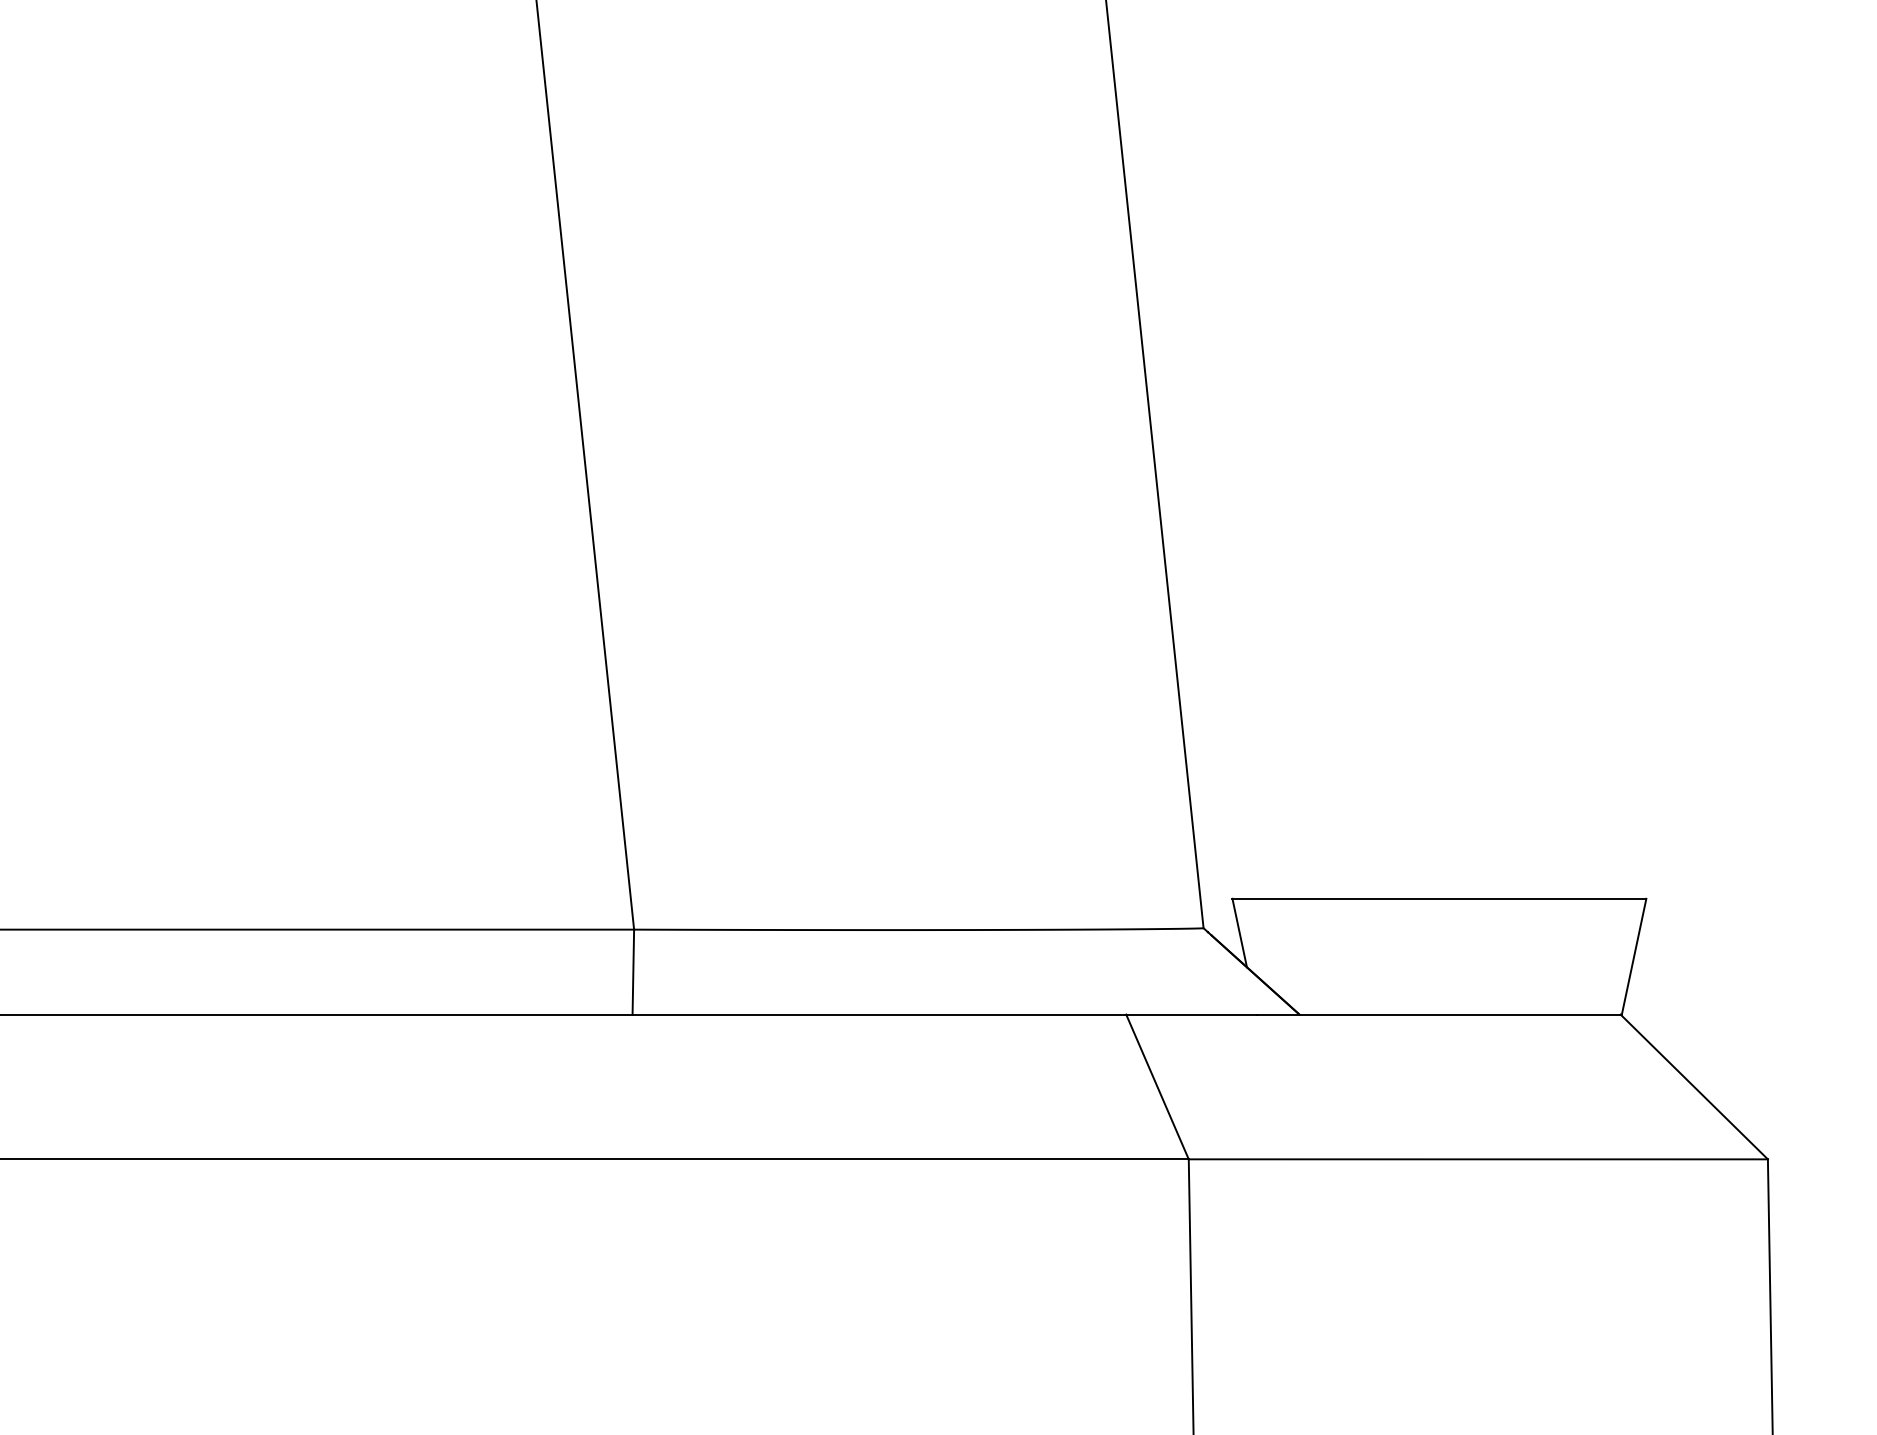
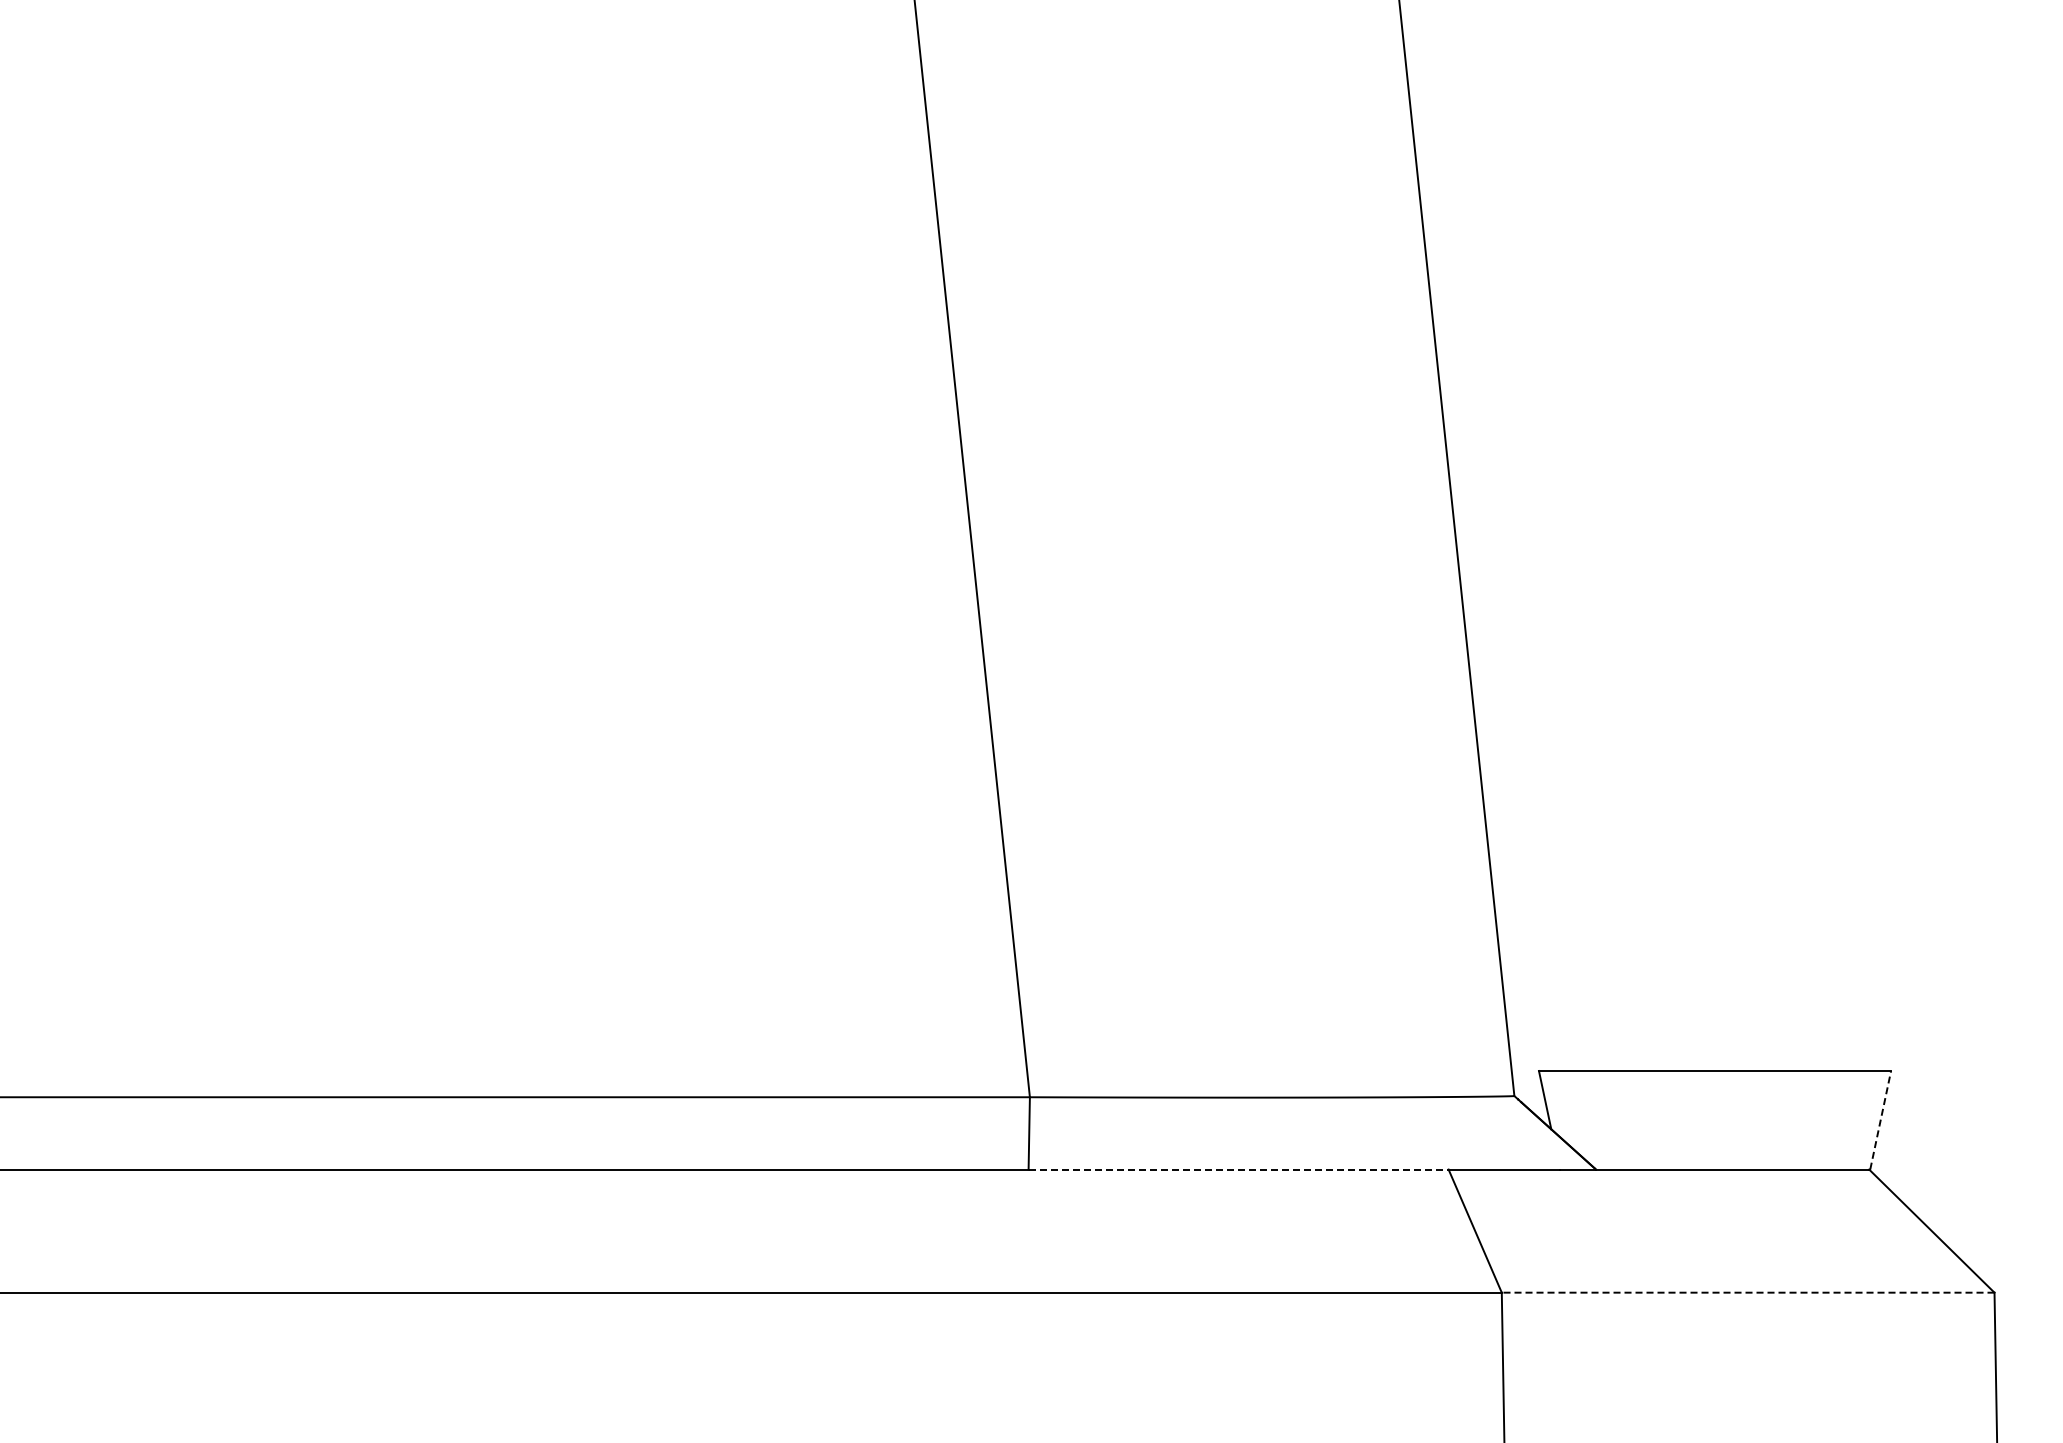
line: (1633, 955) -> (1880, 1119), solid -> dashed
line: (880, 1014) -> (1239, 1169), solid -> dashed
line: (1477, 1159) -> (1747, 1292), solid -> dashed

